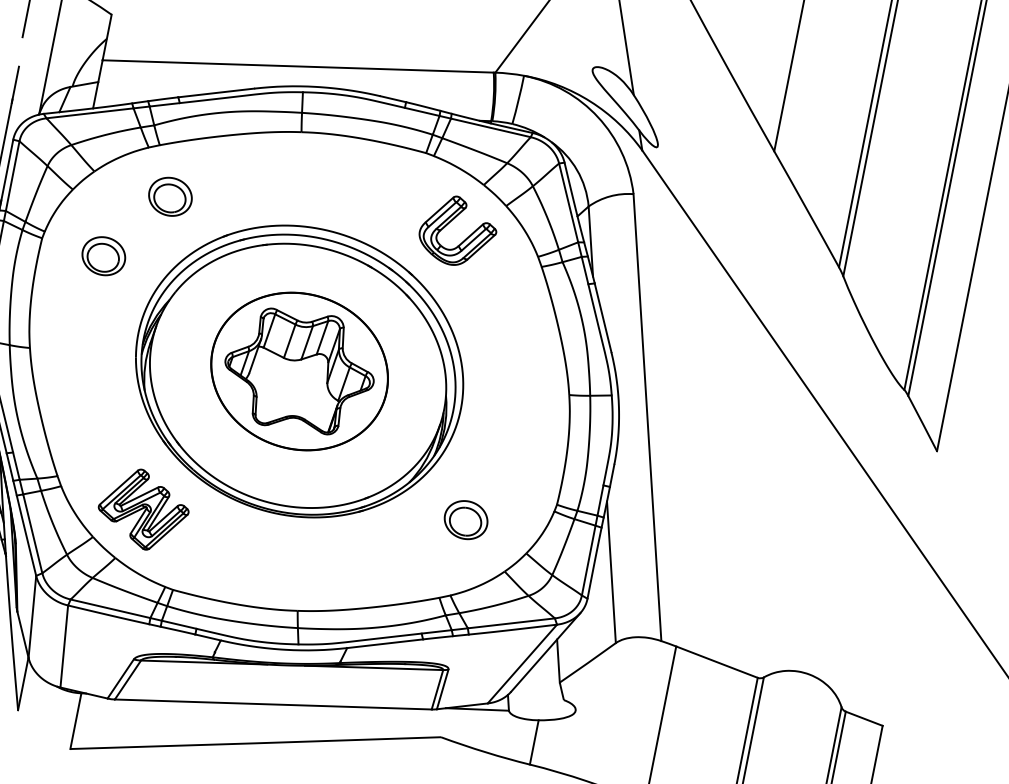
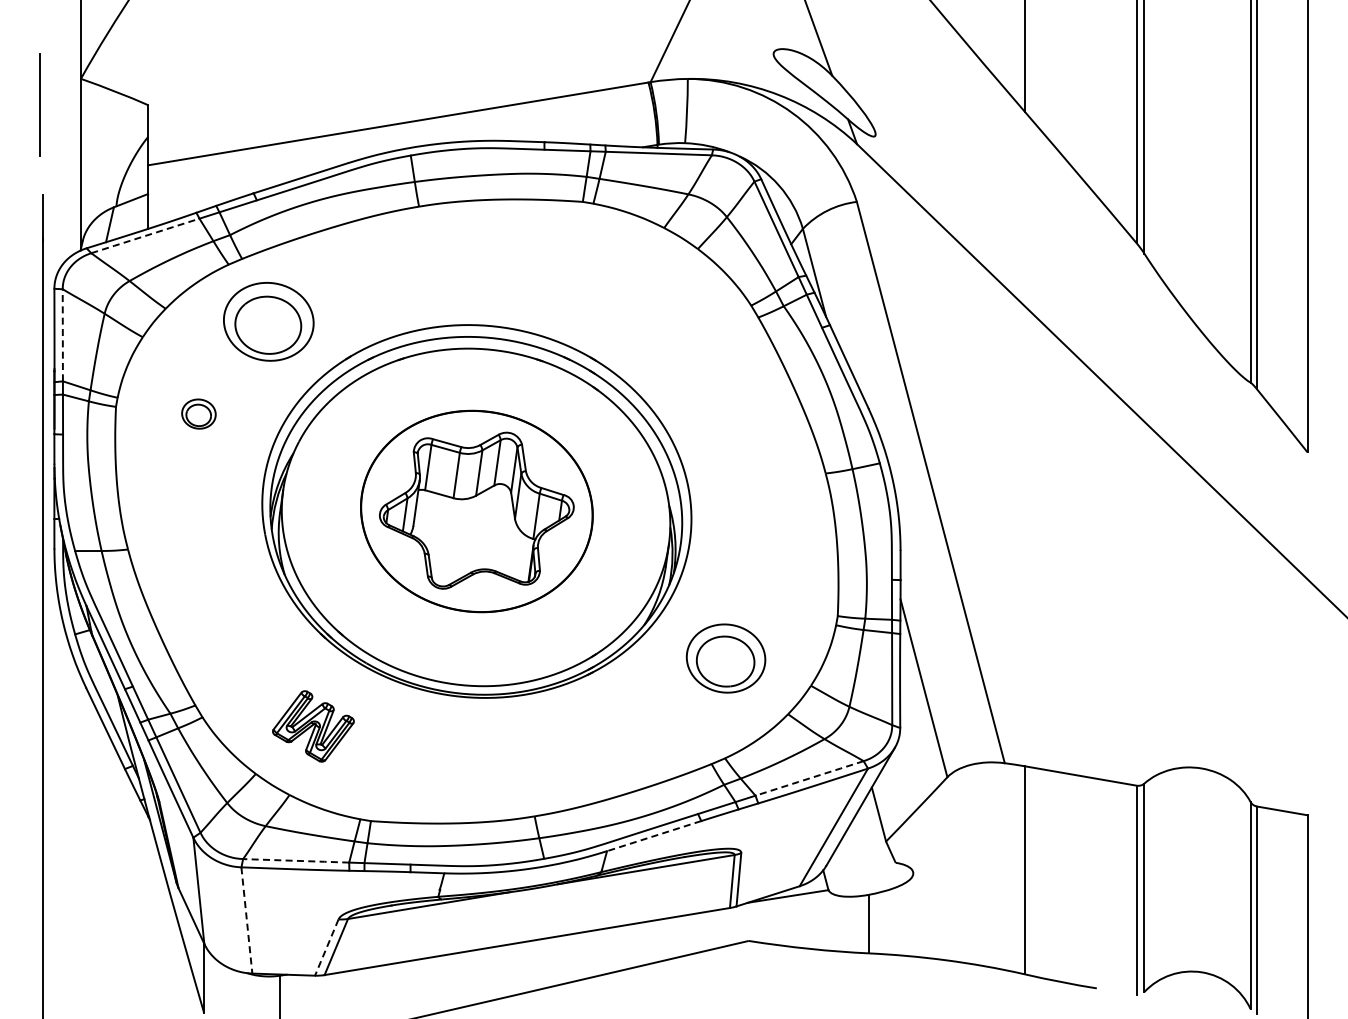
line: (90, 113) -> (145, 235), solid -> dashed
line: (12, 176) -> (62, 335), solid -> dashed
part: (170, 196) -> (268, 321), size x1.6
part: (463, 240) -> (652, 303), removed
part: (103, 255) -> (198, 413), size x0.6
part: (143, 509) -> (313, 726), size x0.7
part: (465, 520) -> (725, 658), size x1.4
line: (110, 608) -> (295, 860), solid -> dashed
line: (511, 623) -> (809, 778), solid -> dashed
line: (384, 643) -> (653, 836), solid -> dashed
line: (63, 646) -> (246, 920), solid -> dashed
line: (120, 678) -> (326, 947), solid -> dashed

